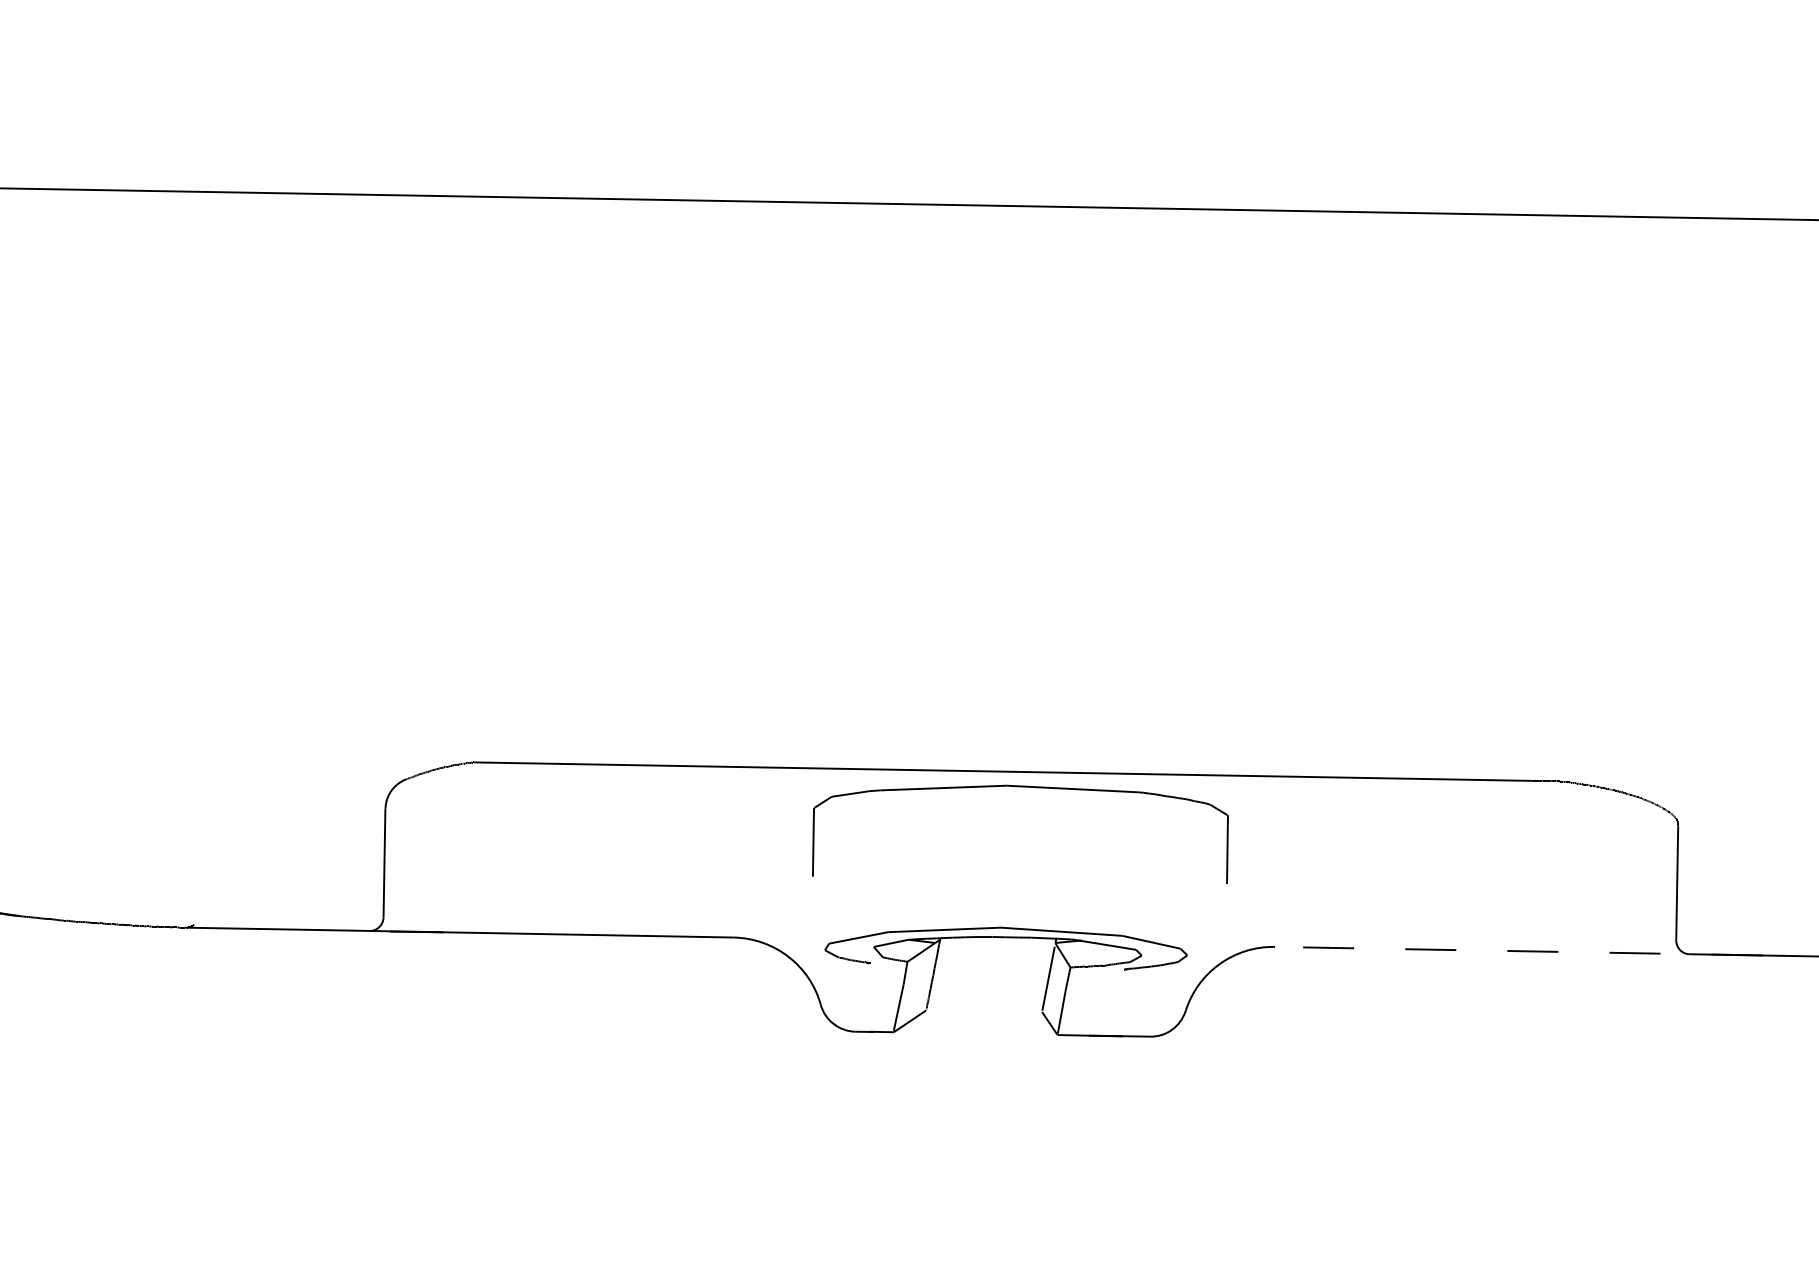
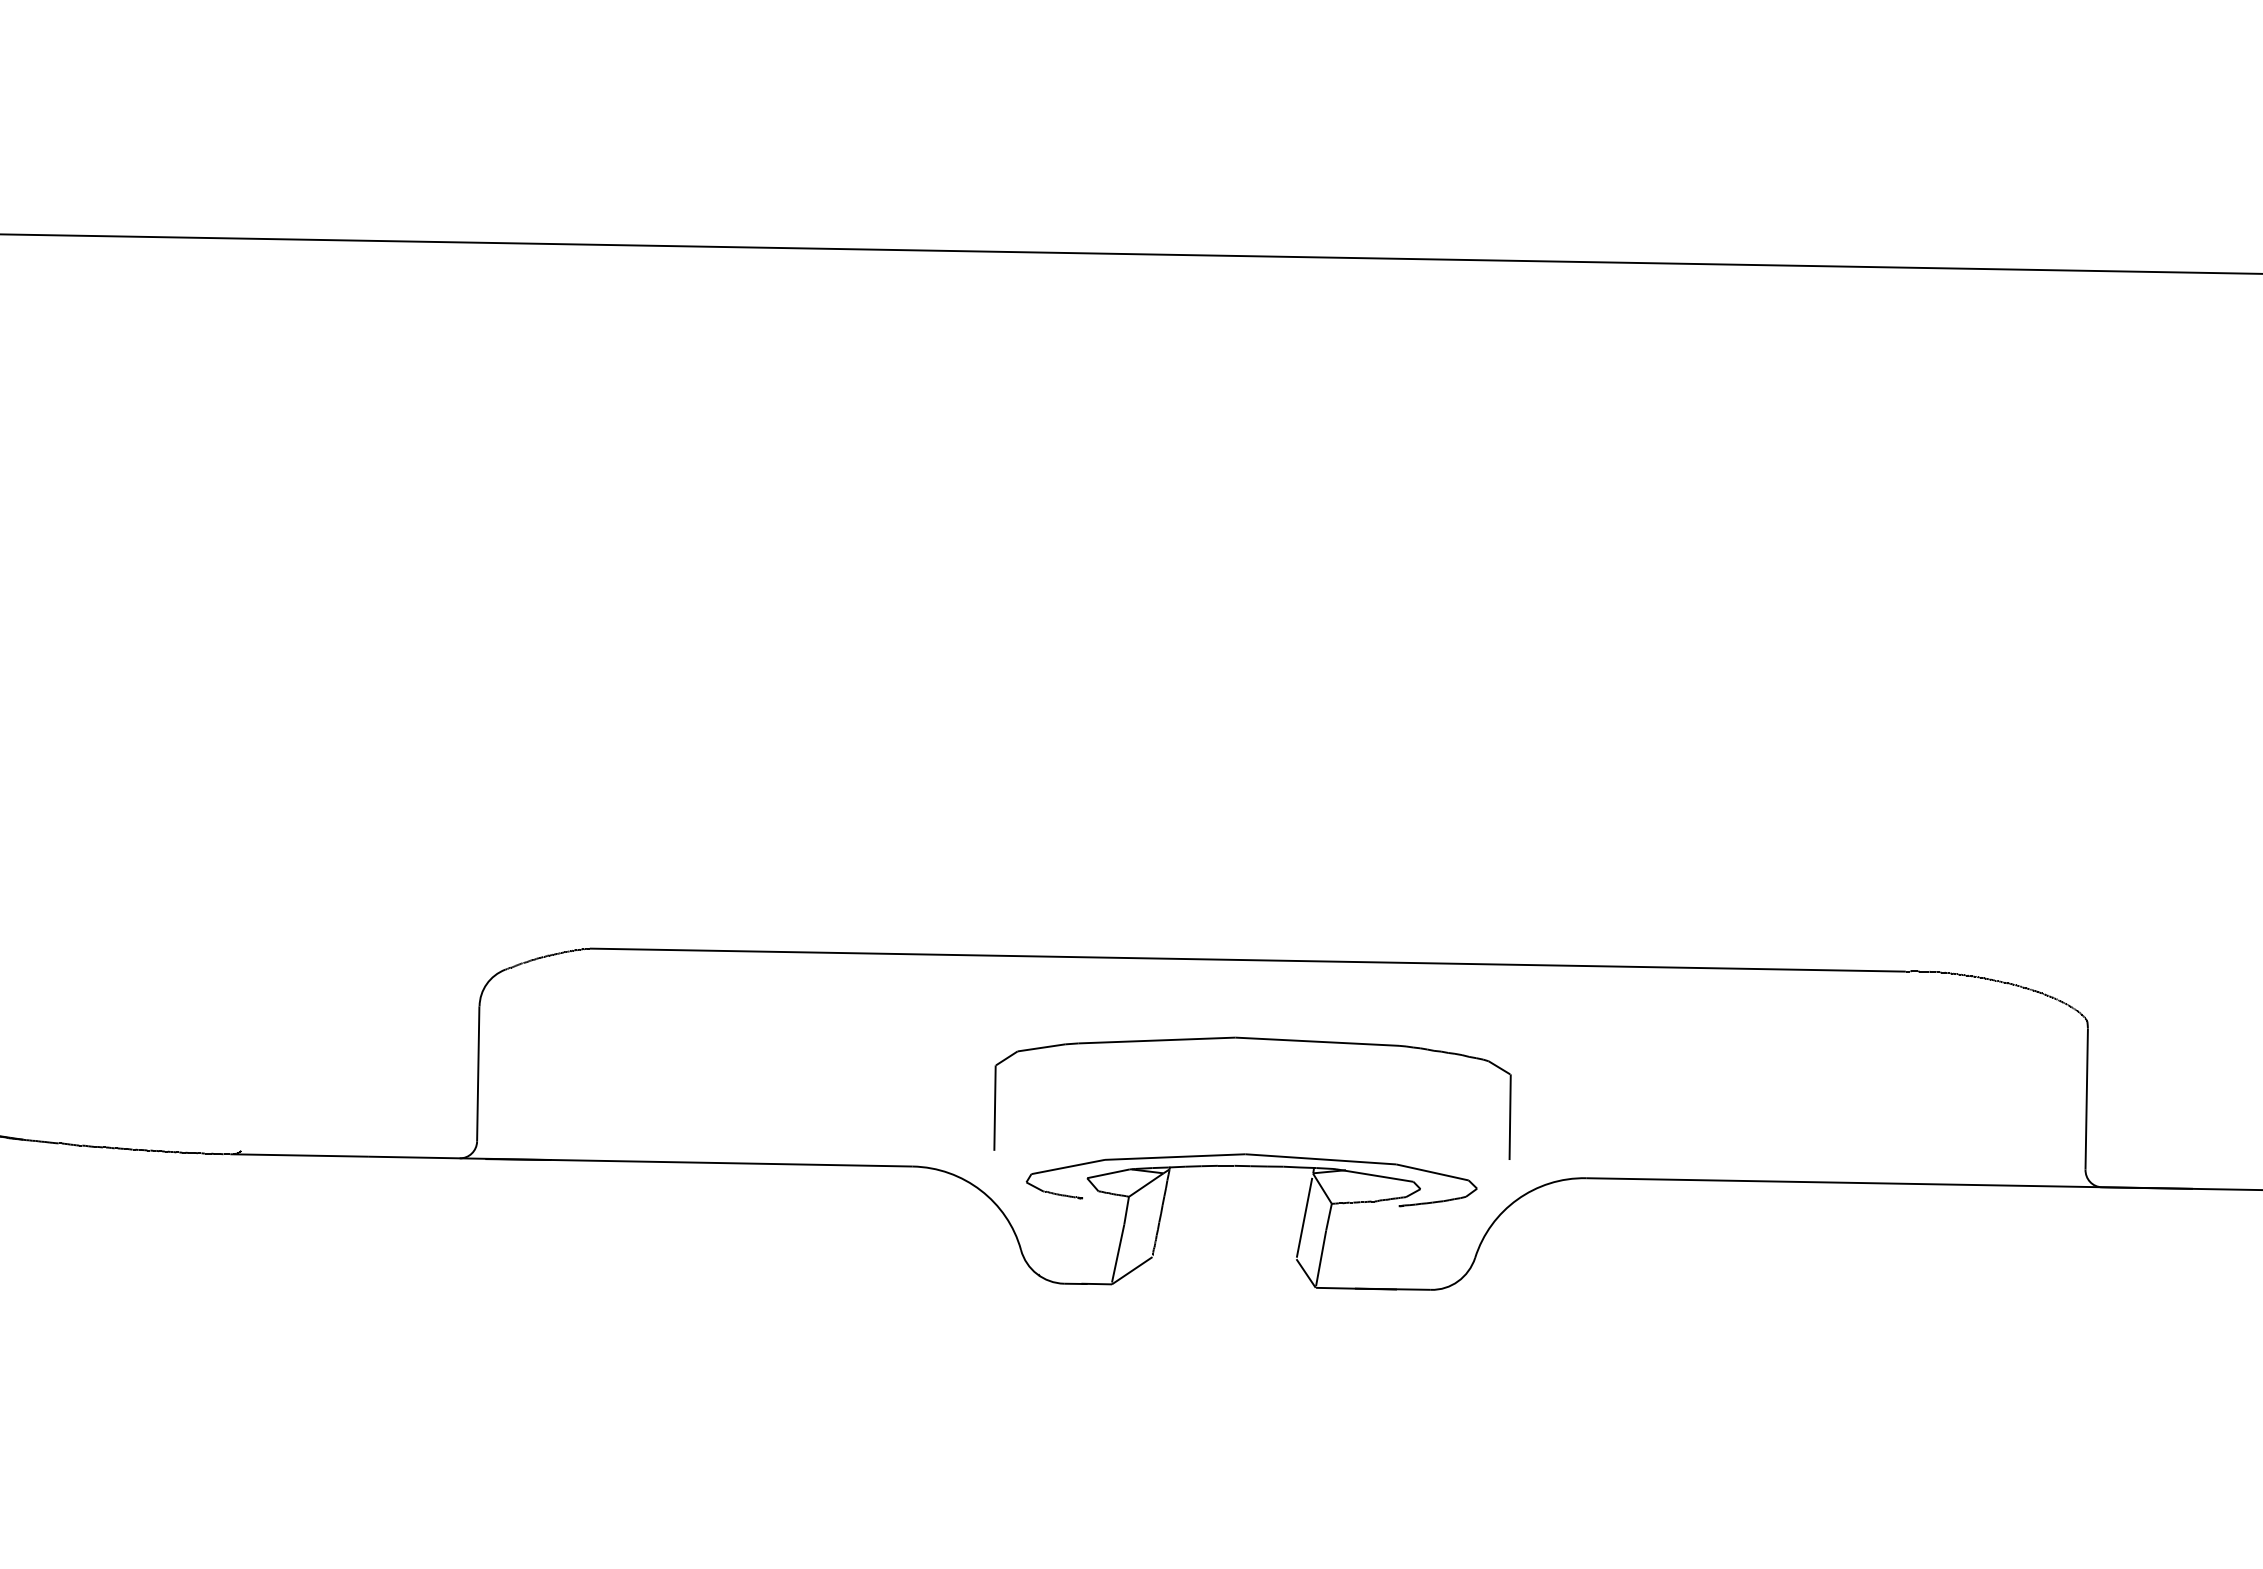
part: (1020, 787) -> (1252, 1039), moved
line: (1518, 951) -> (1889, 1183), dashed -> solid

